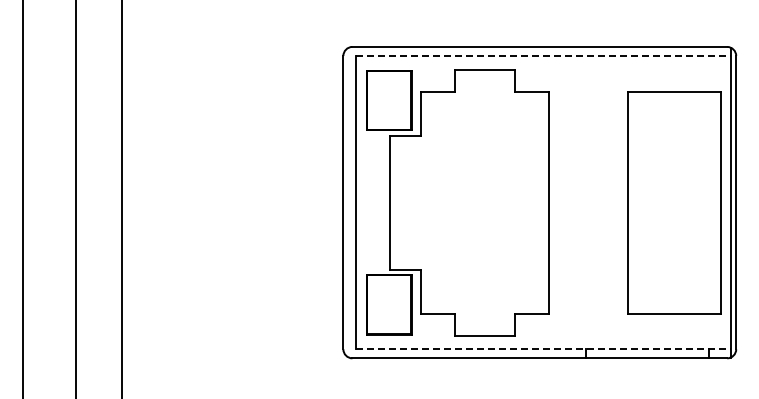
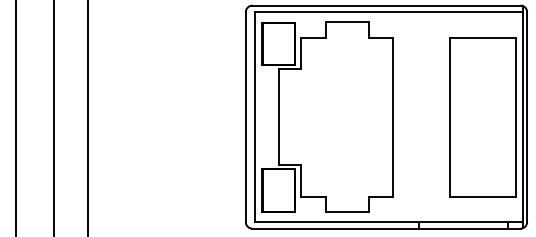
line: (543, 56) -> (389, 12), dashed -> solid
line: (543, 349) -> (389, 222), dashed -> solid

